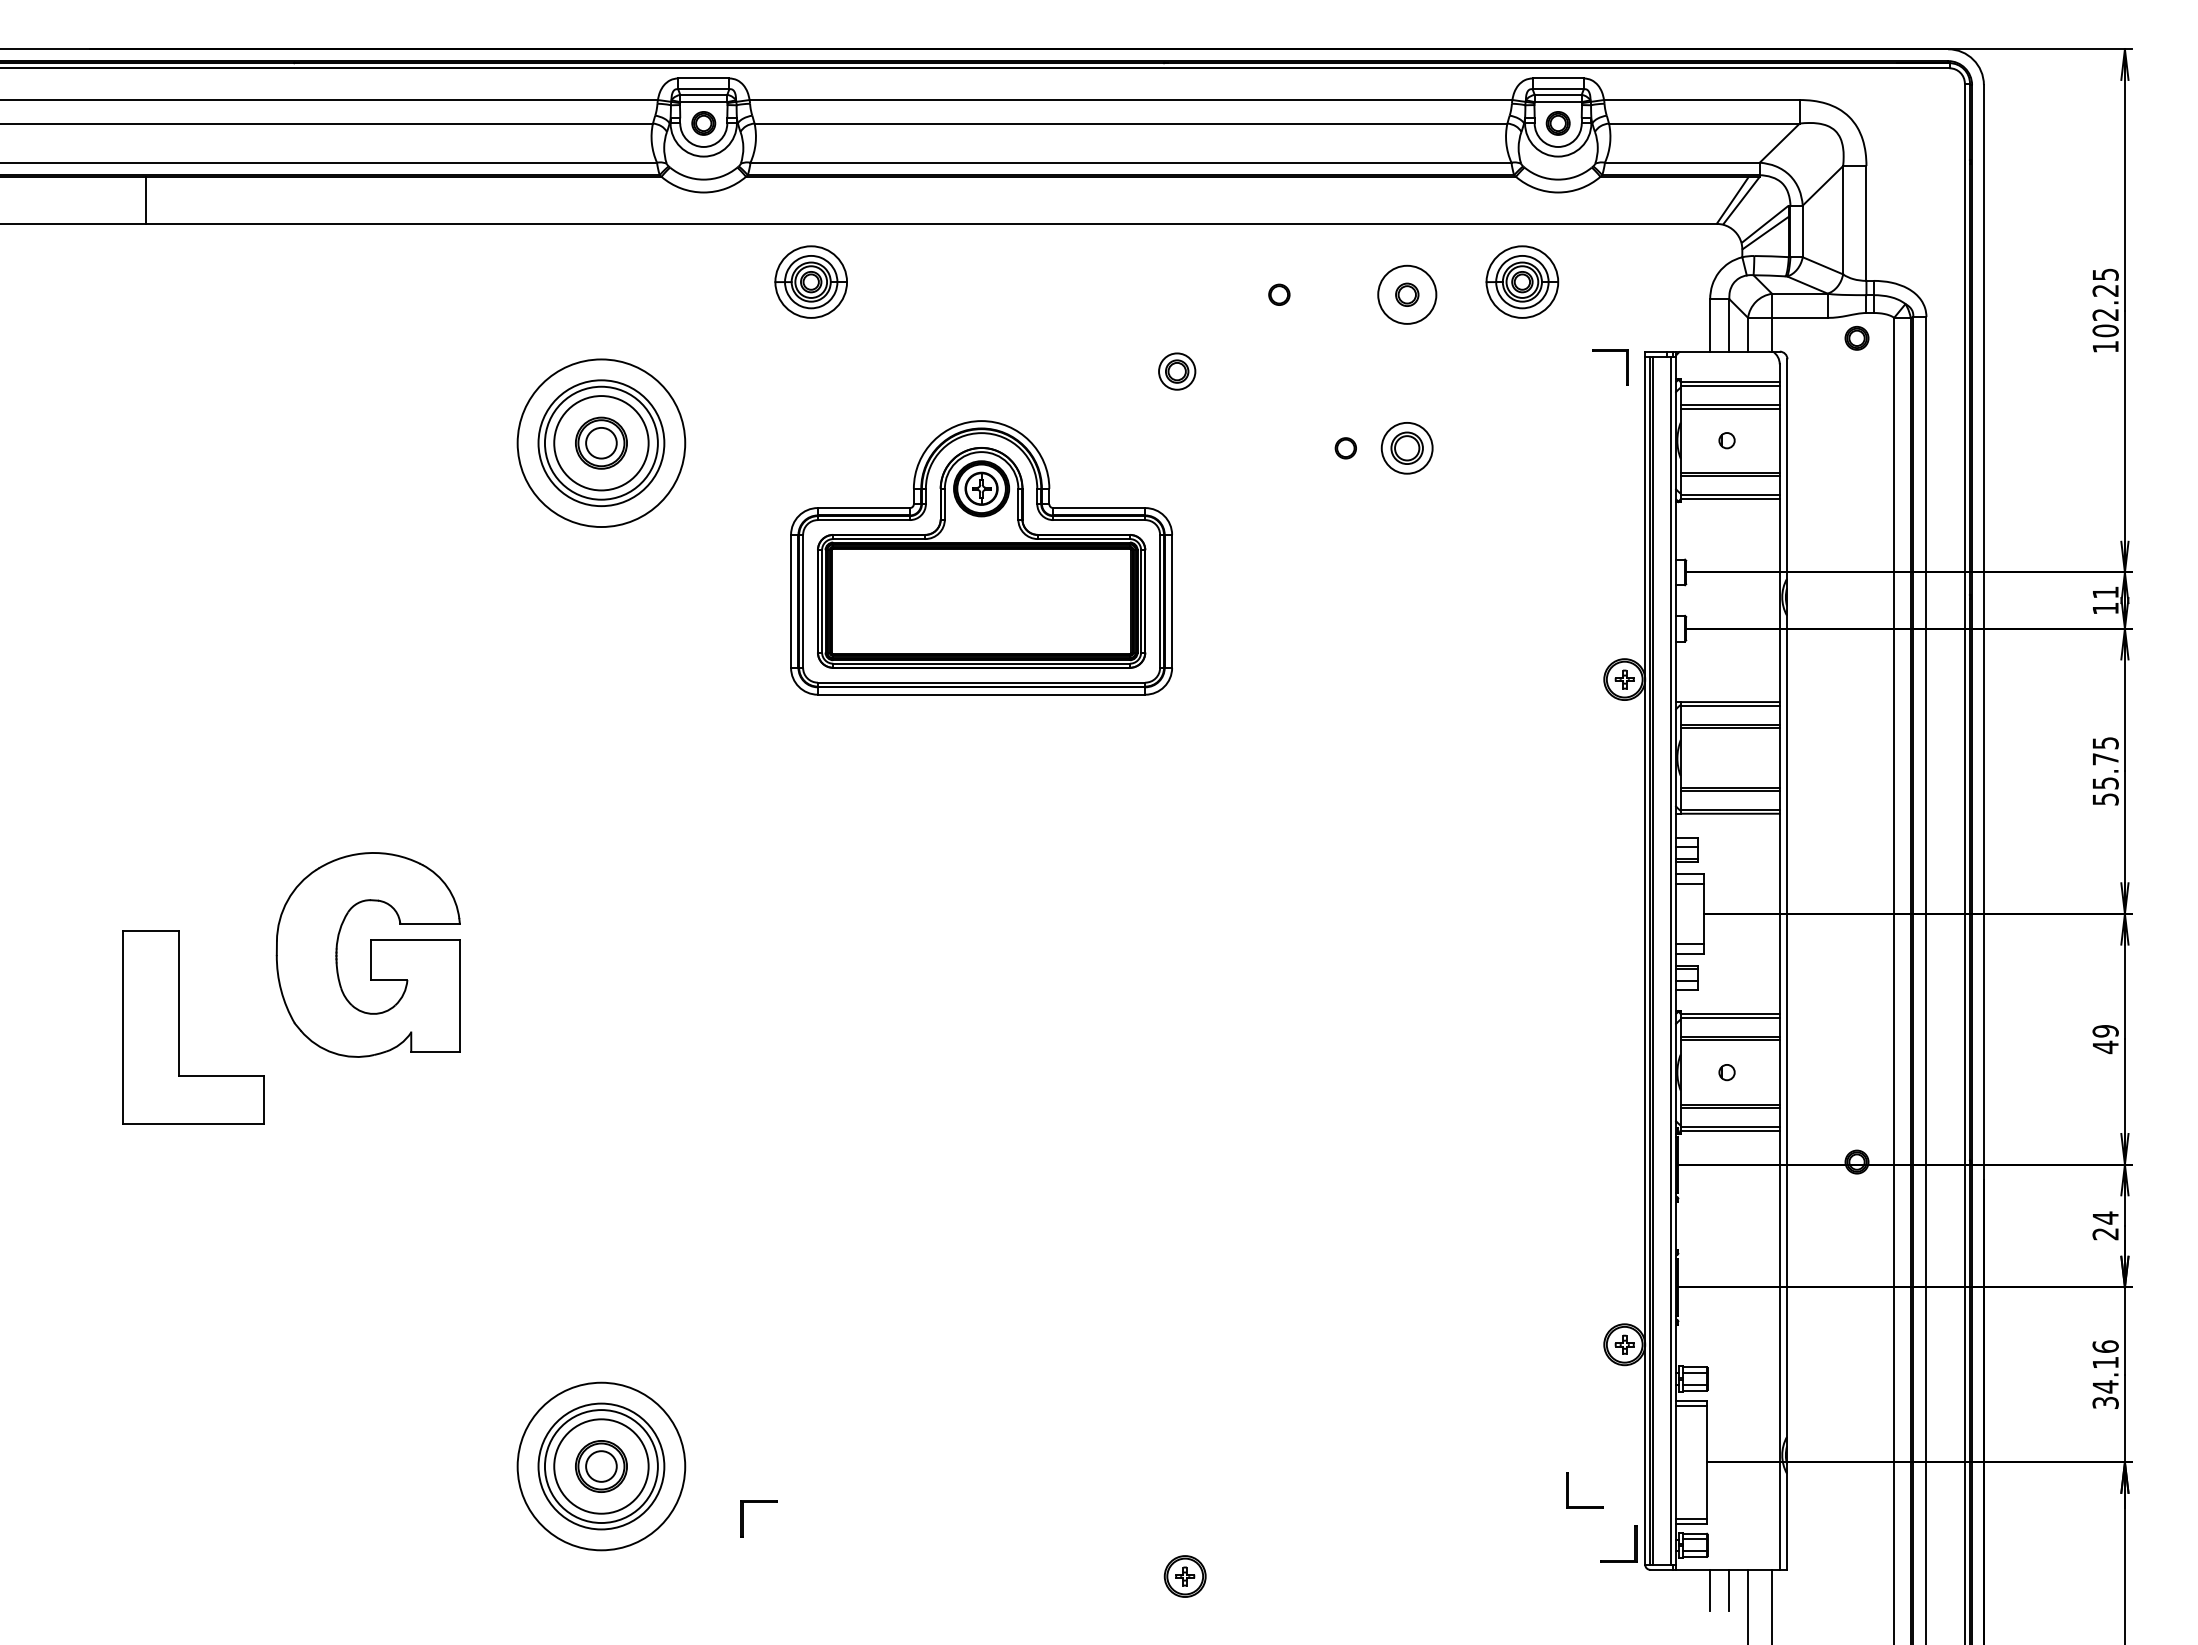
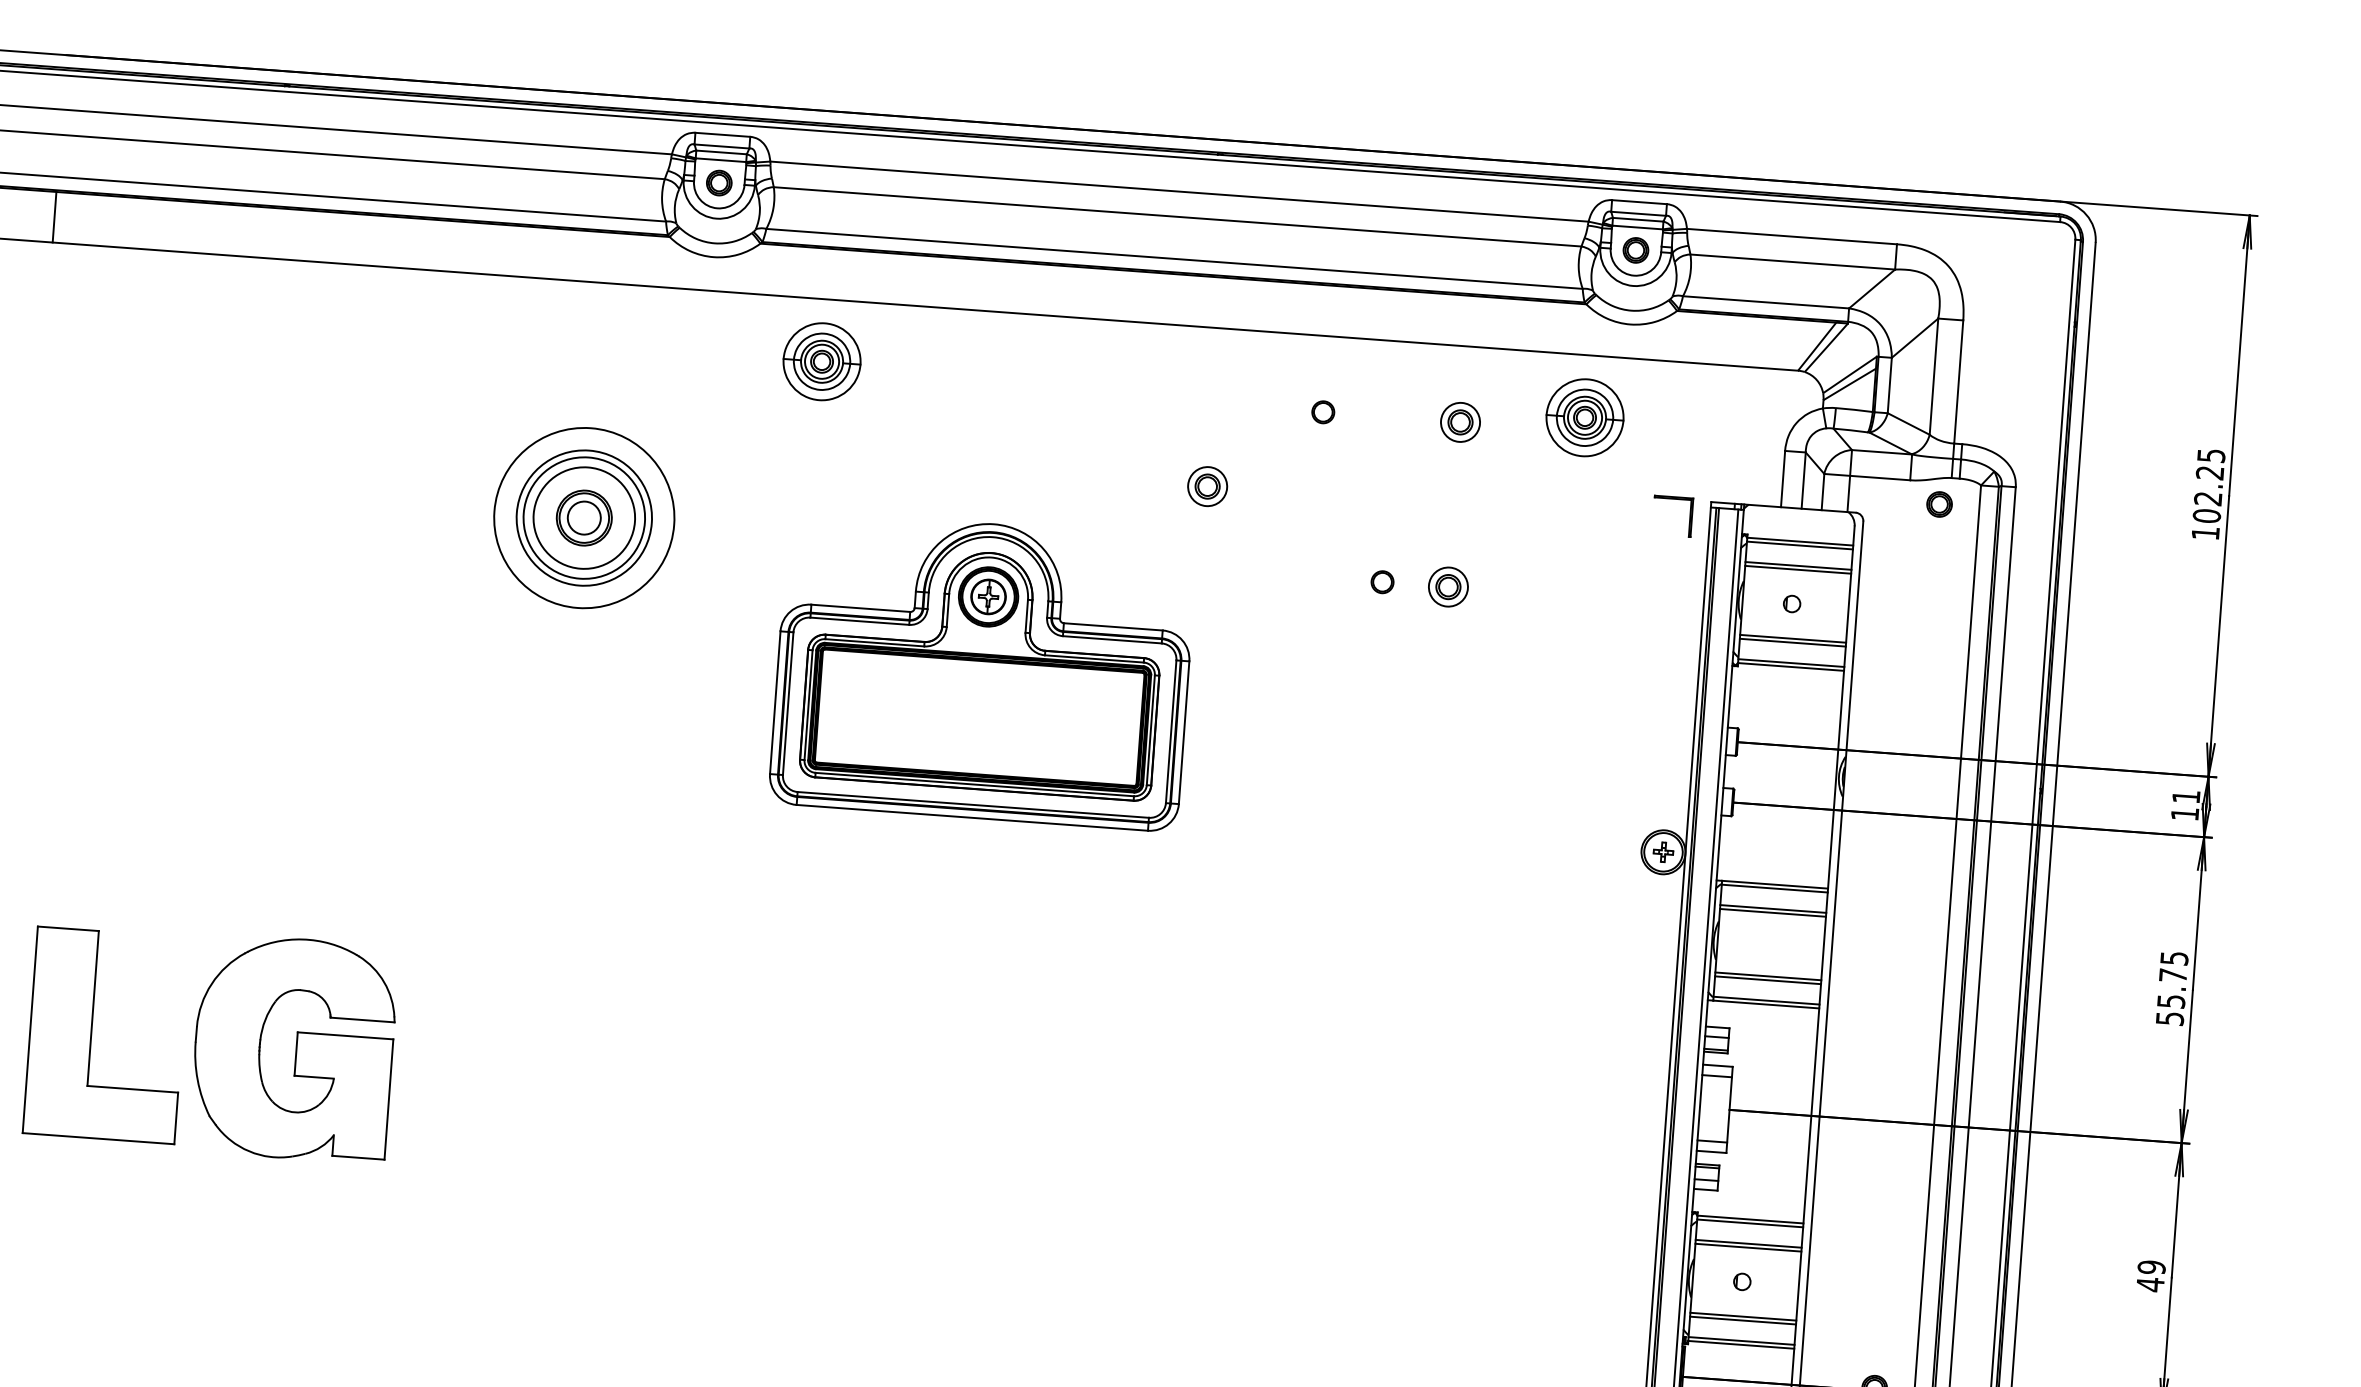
line: (145, 199) -> (54, 216), moved
circle: (1407, 294) -> (1460, 422), size x0.62
part: (1407, 448) -> (1448, 587), size x0.71
part: (179, 1027) -> (91, 1034), moved

